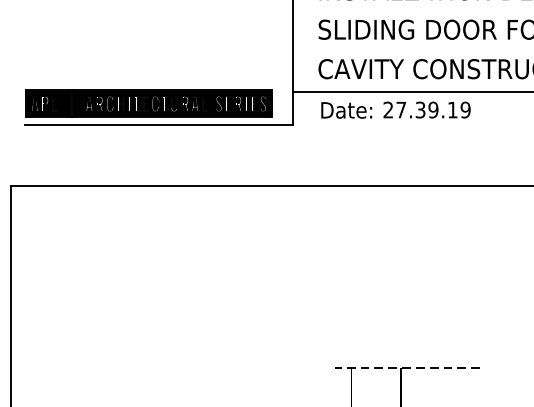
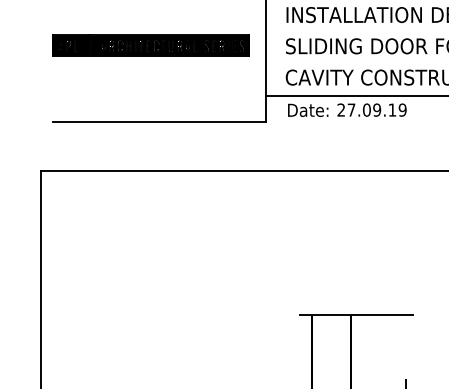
part: (148, 102) -> (150, 45), moved
text: (420, 109) -> (366, 109), 27.39.19 -> 27.09.19
line: (407, 368) -> (356, 315), dashed -> solid

